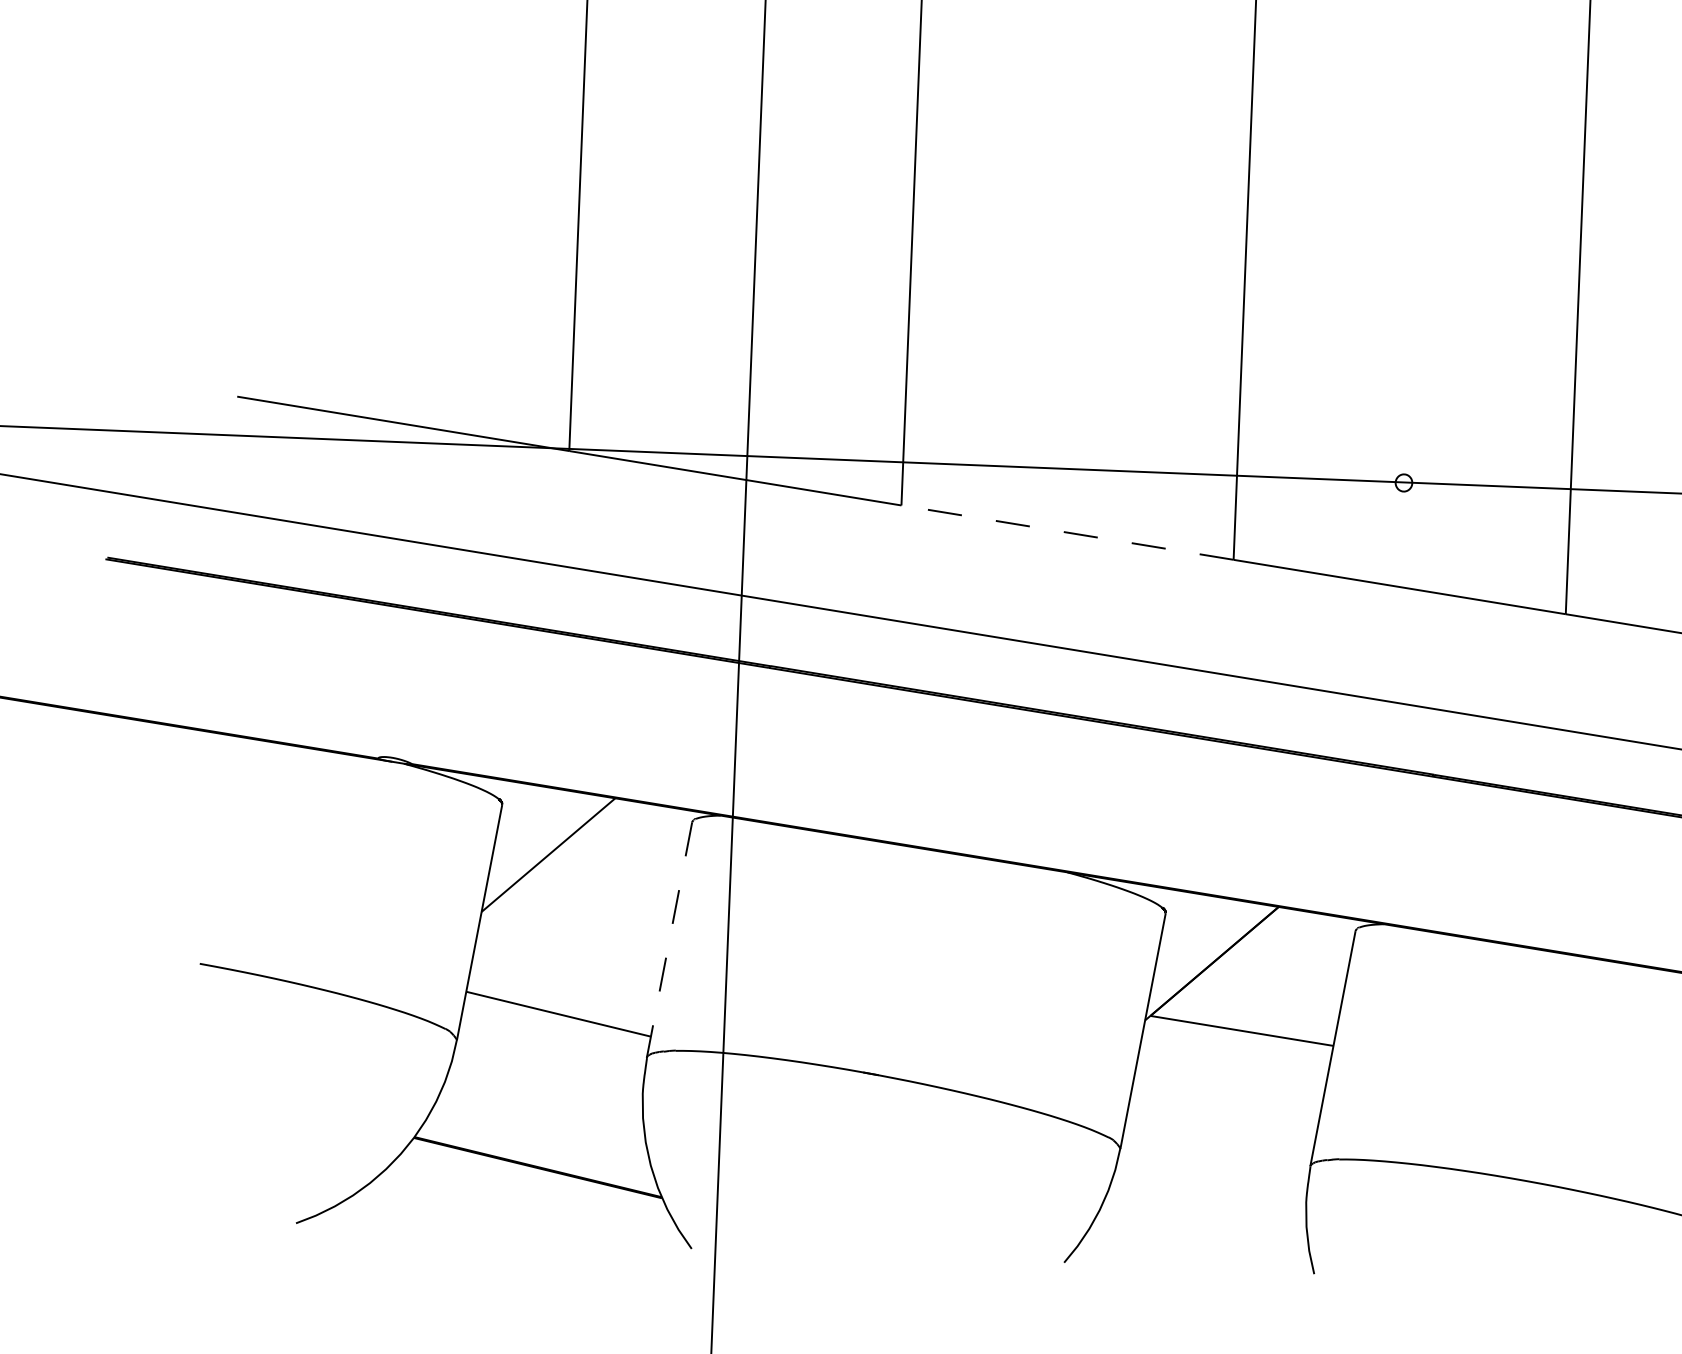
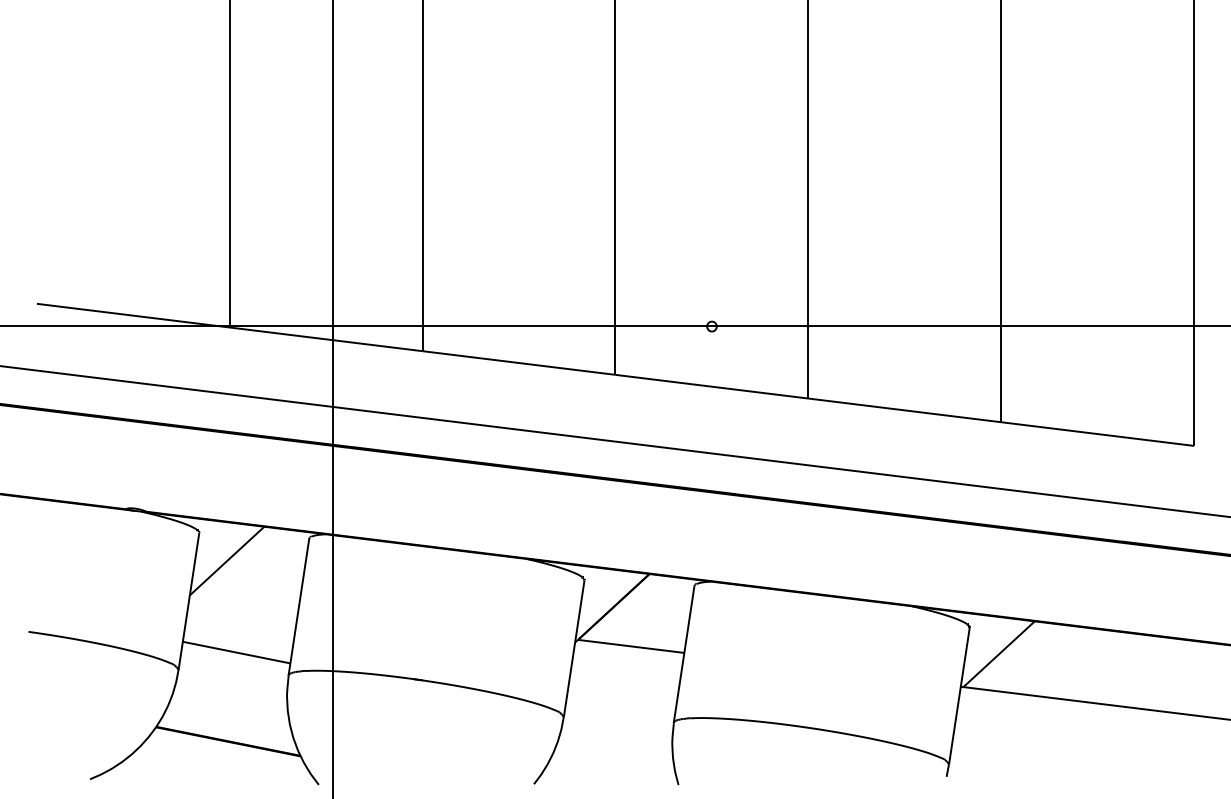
line: (1066, 531) -> (518, 362), dashed -> solid
line: (668, 940) -> (298, 607), dashed -> solid

